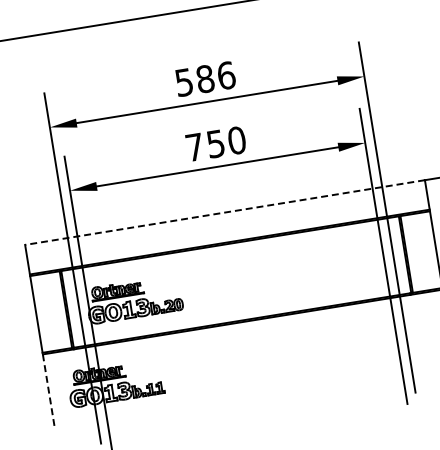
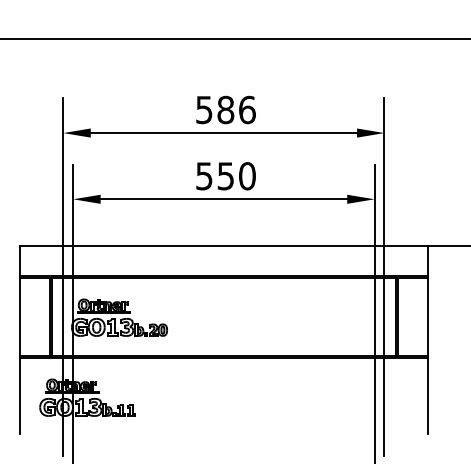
text: (195, 147) -> (204, 176), 750 -> 550
line: (224, 212) -> (223, 245), dashed -> solid
line: (48, 391) -> (19, 395), dashed -> solid

